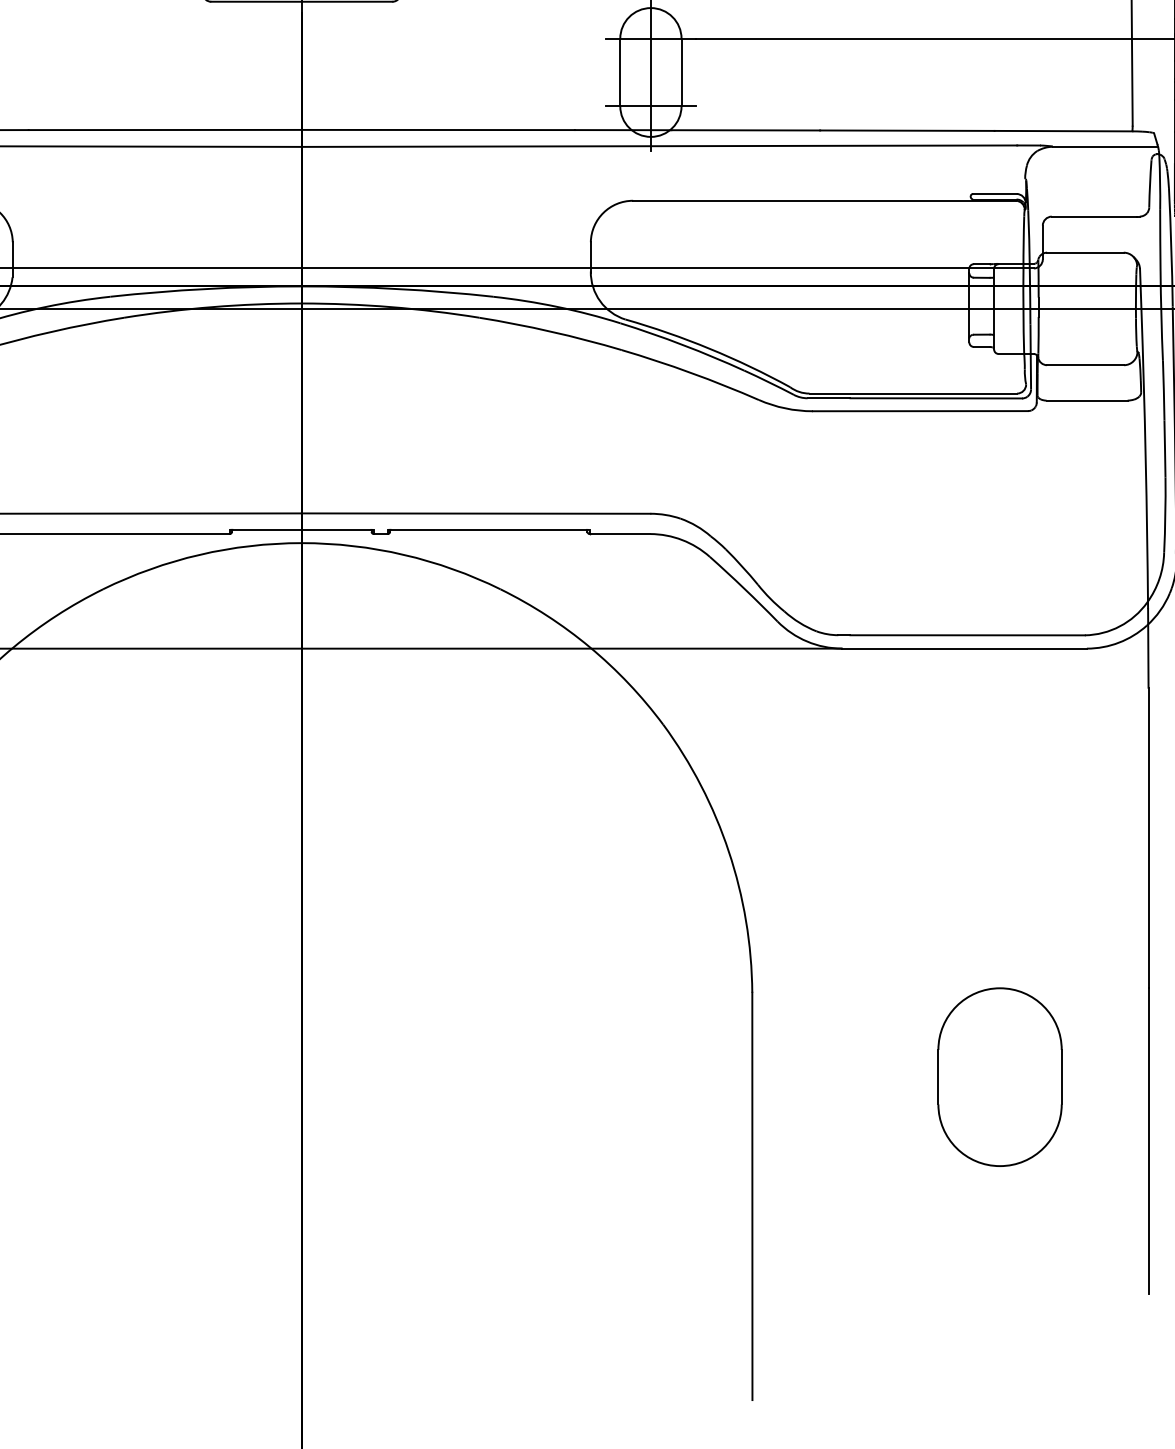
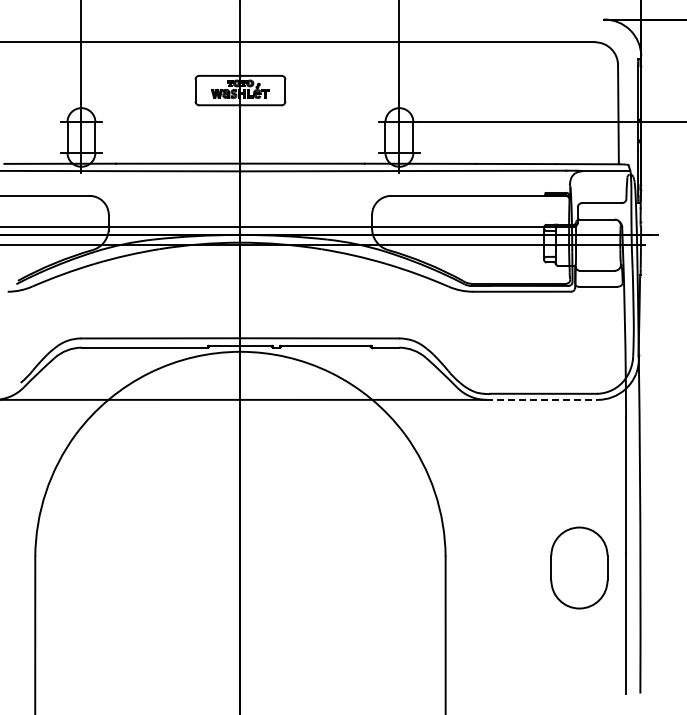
line: (965, 647) -> (542, 399), solid -> dashed
part: (1000, 1076) -> (579, 567), moved

